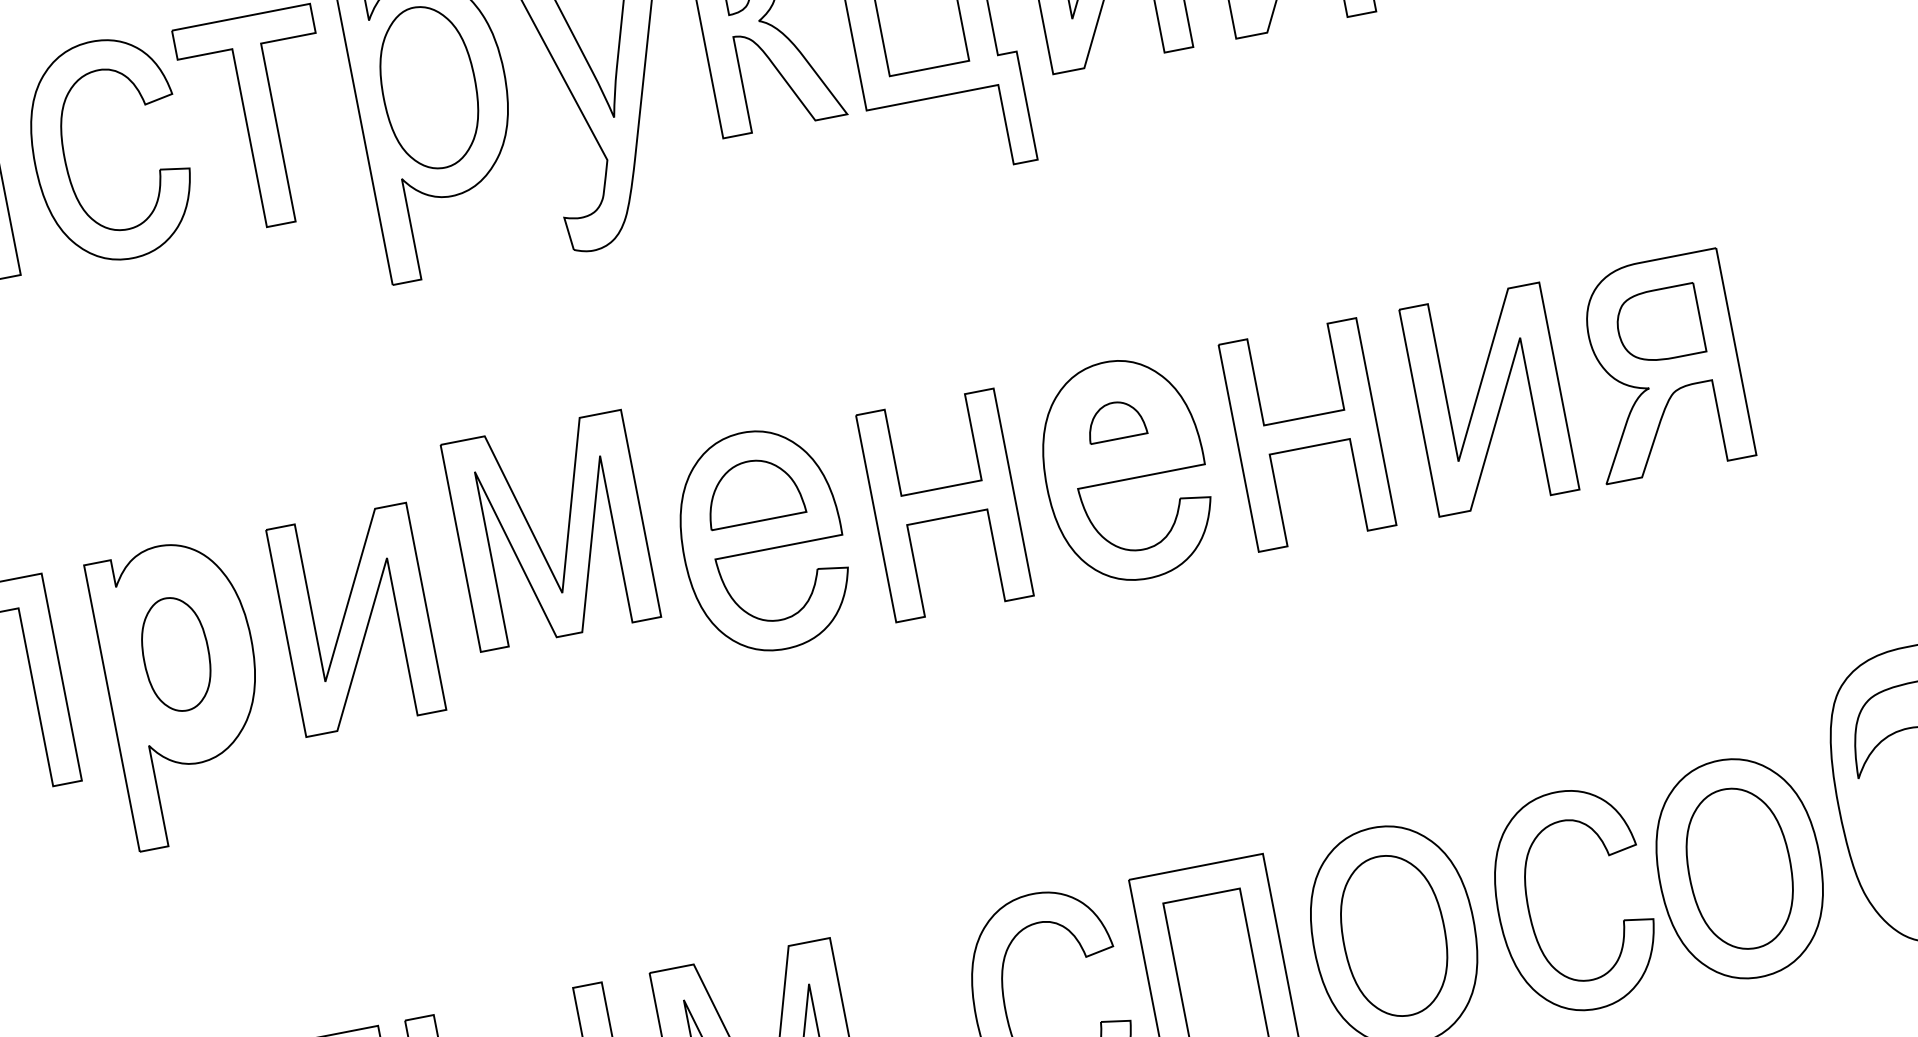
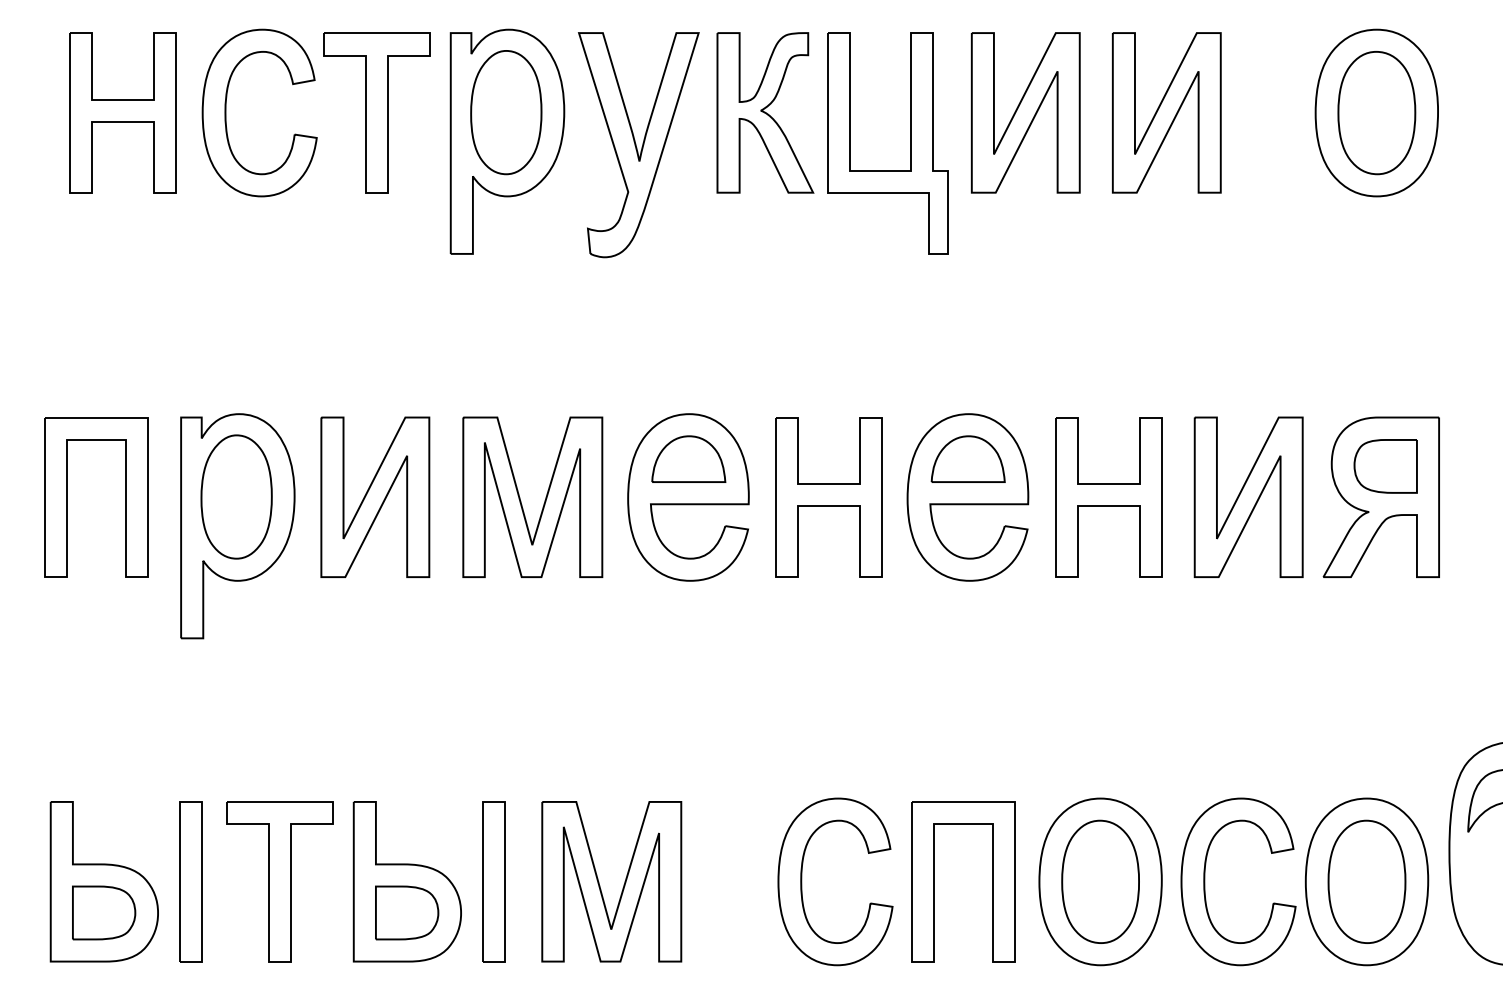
part: (1114, 420) -> (967, 458), size x1.67
part: (534, 534) -> (520, 497), moved
part: (175, 653) -> (236, 496), size x1.43

